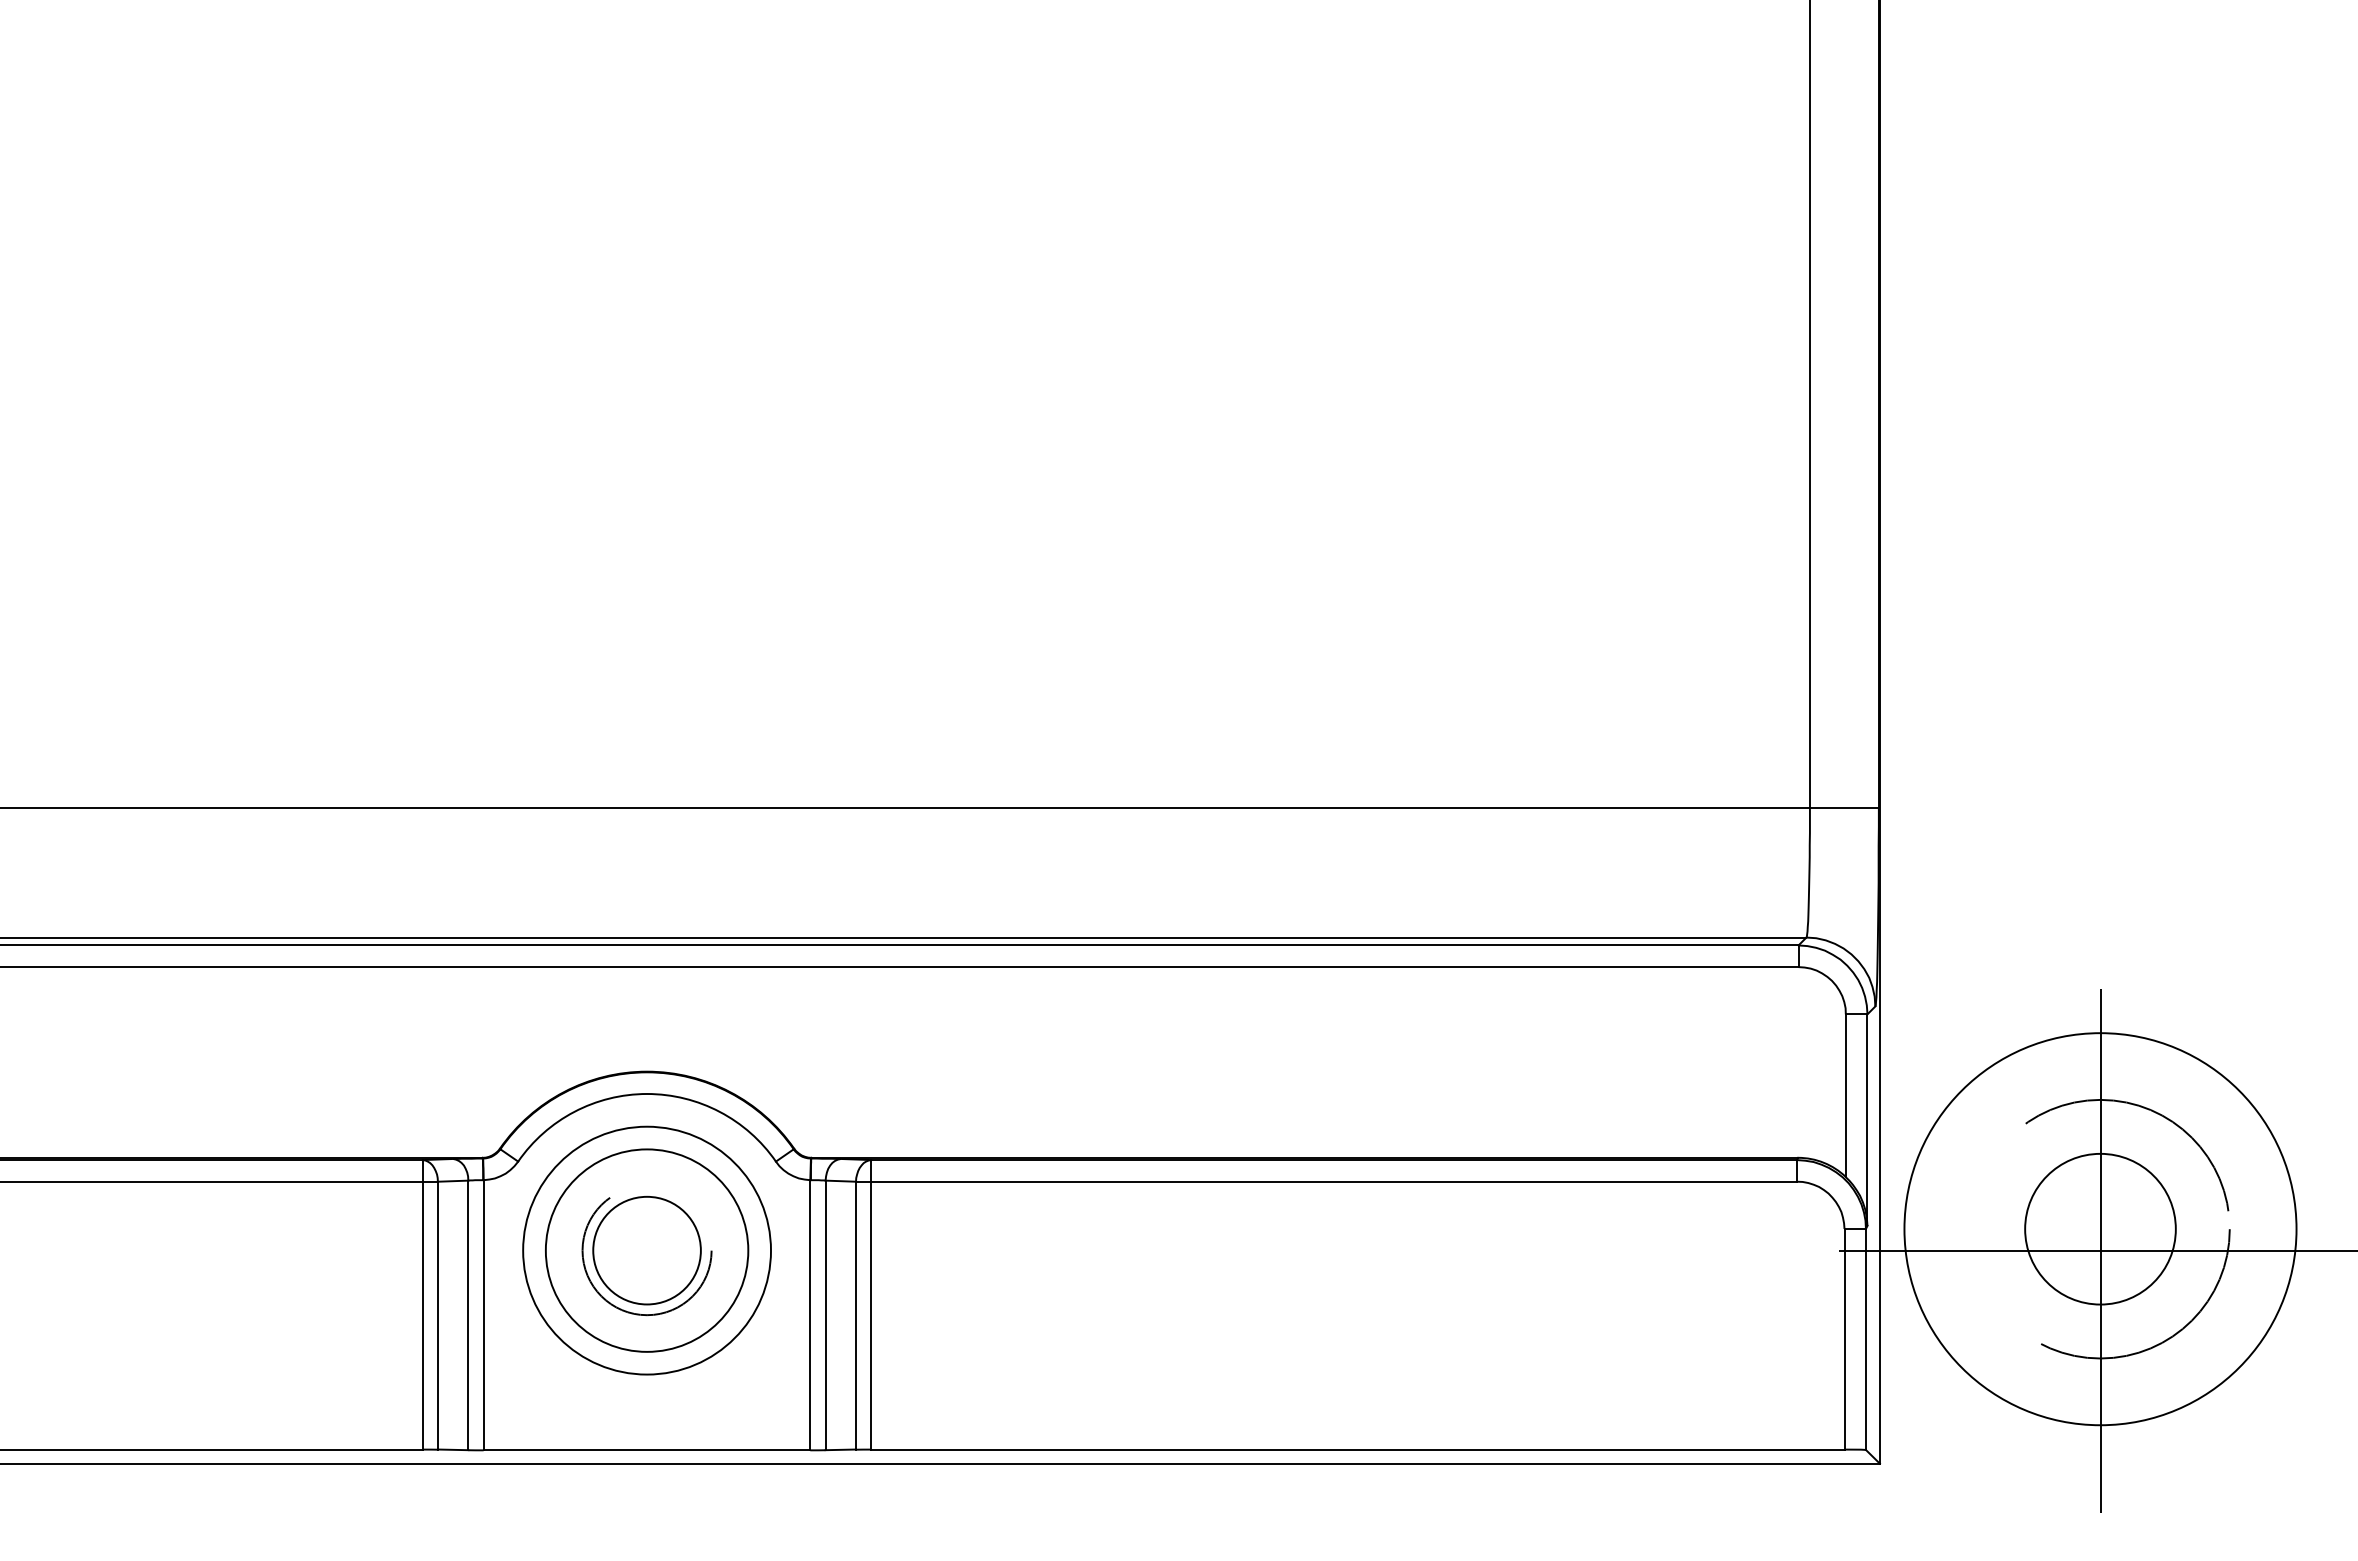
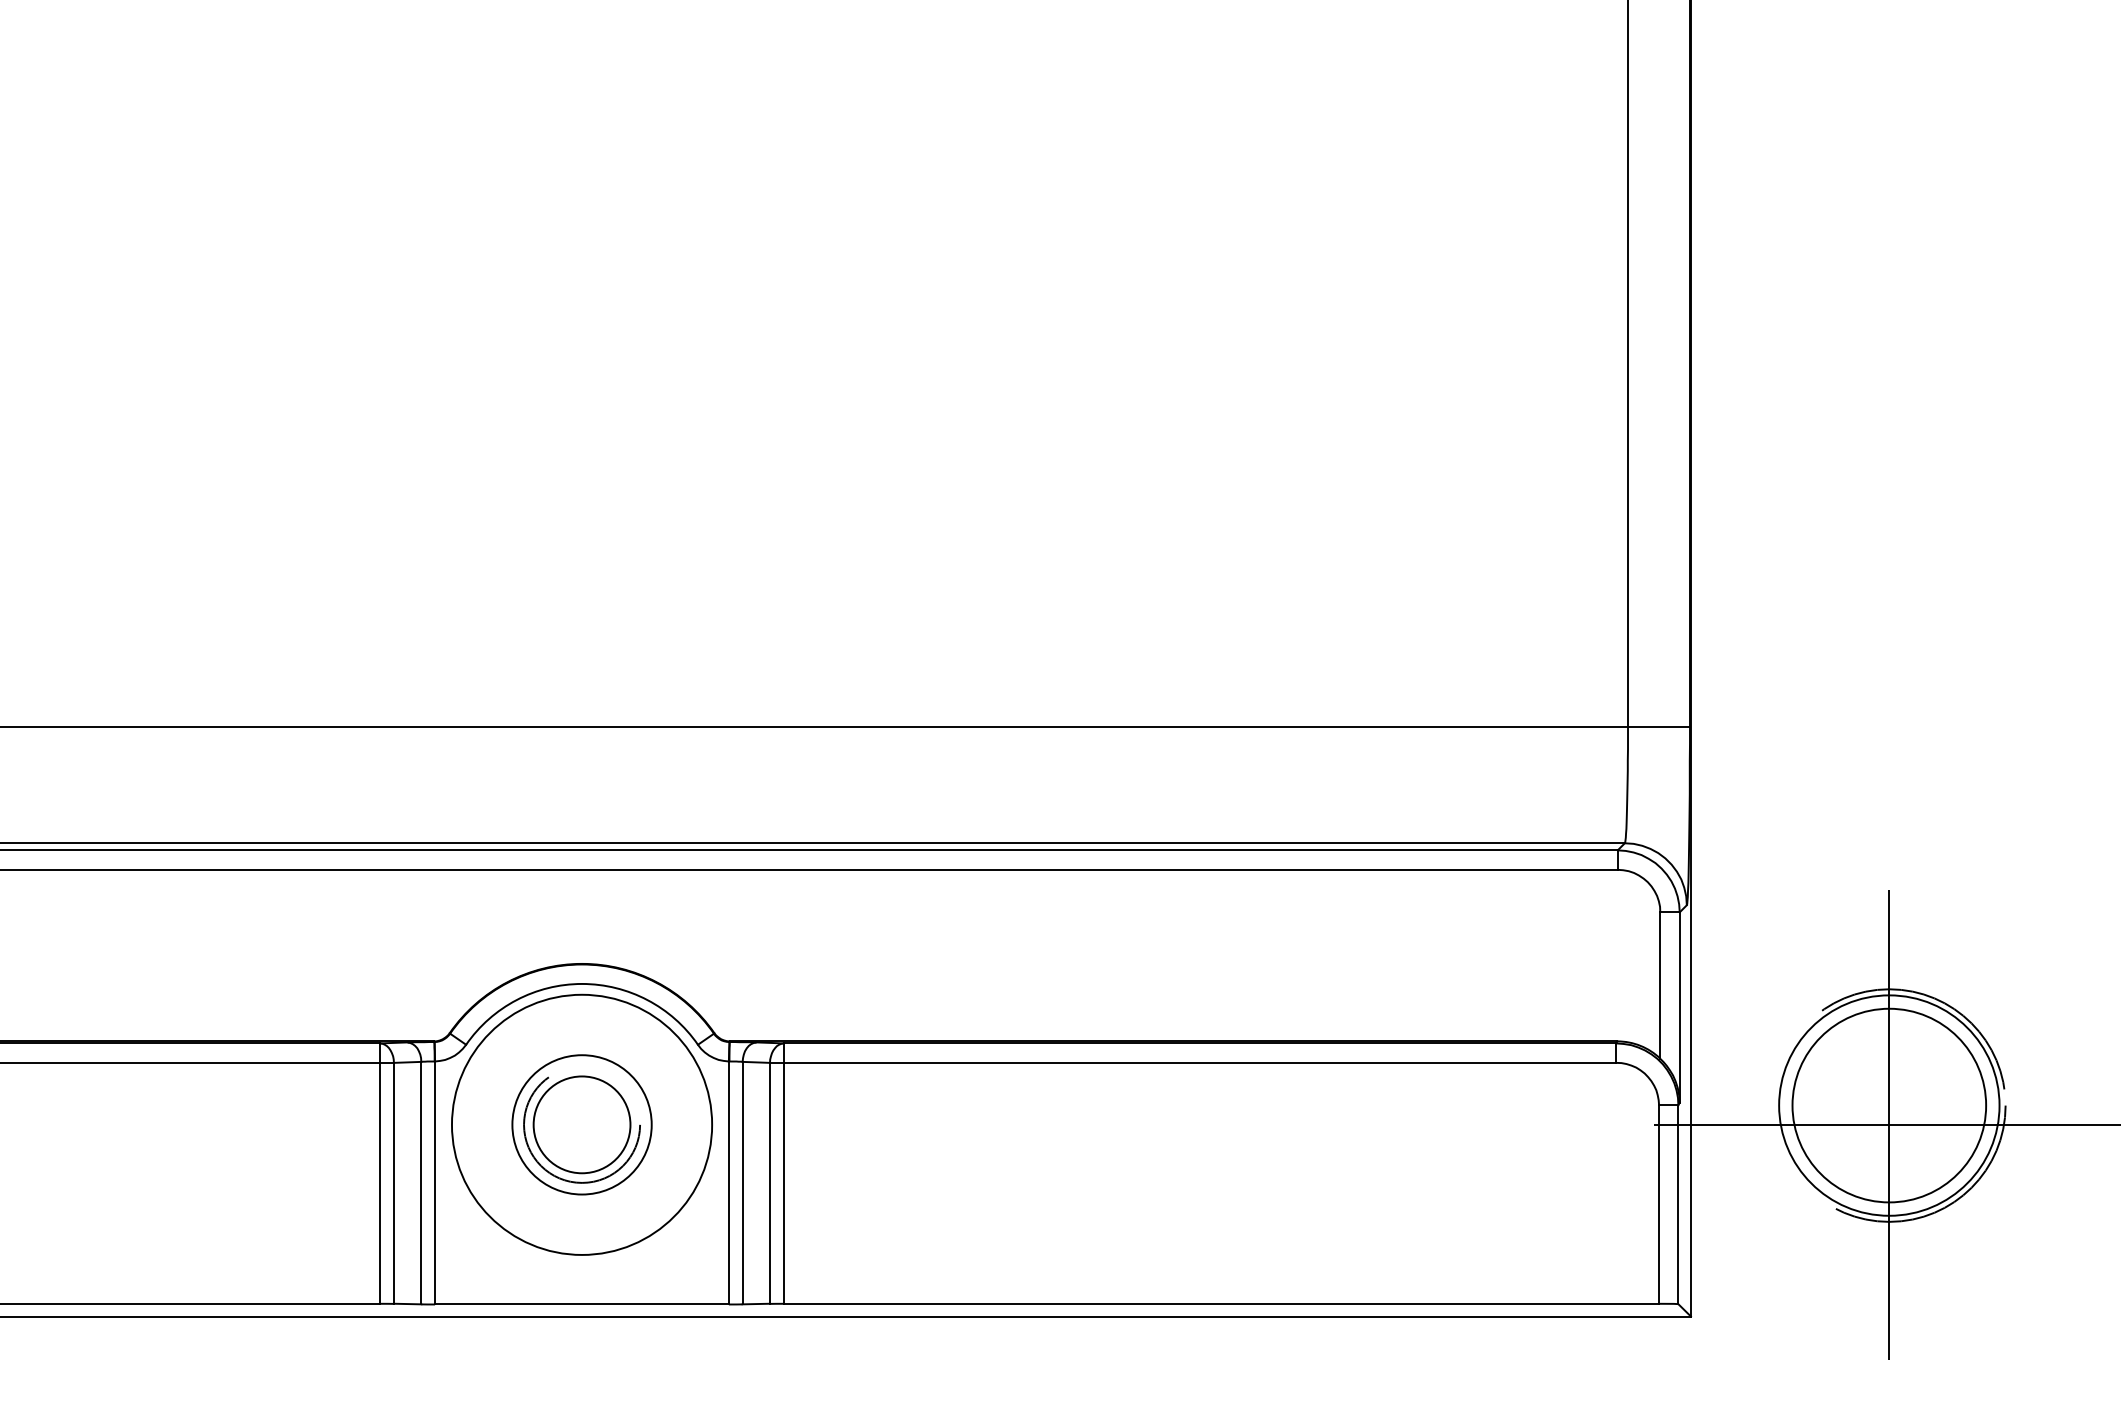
circle: (2100, 1229) -> (1889, 1105), size x0.62
circle: (2100, 1229) -> (1889, 1105), size x1.43
circle: (646, 1250) -> (581, 1124), size x0.62
circle: (646, 1250) -> (581, 1124), size x1.43

